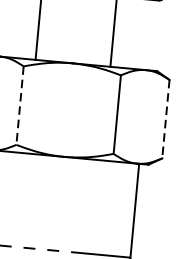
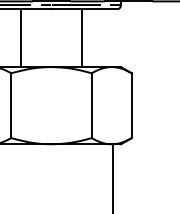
line: (20, 106) -> (11, 106), dashed -> solid
line: (165, 120) -> (131, 106), dashed -> solid

